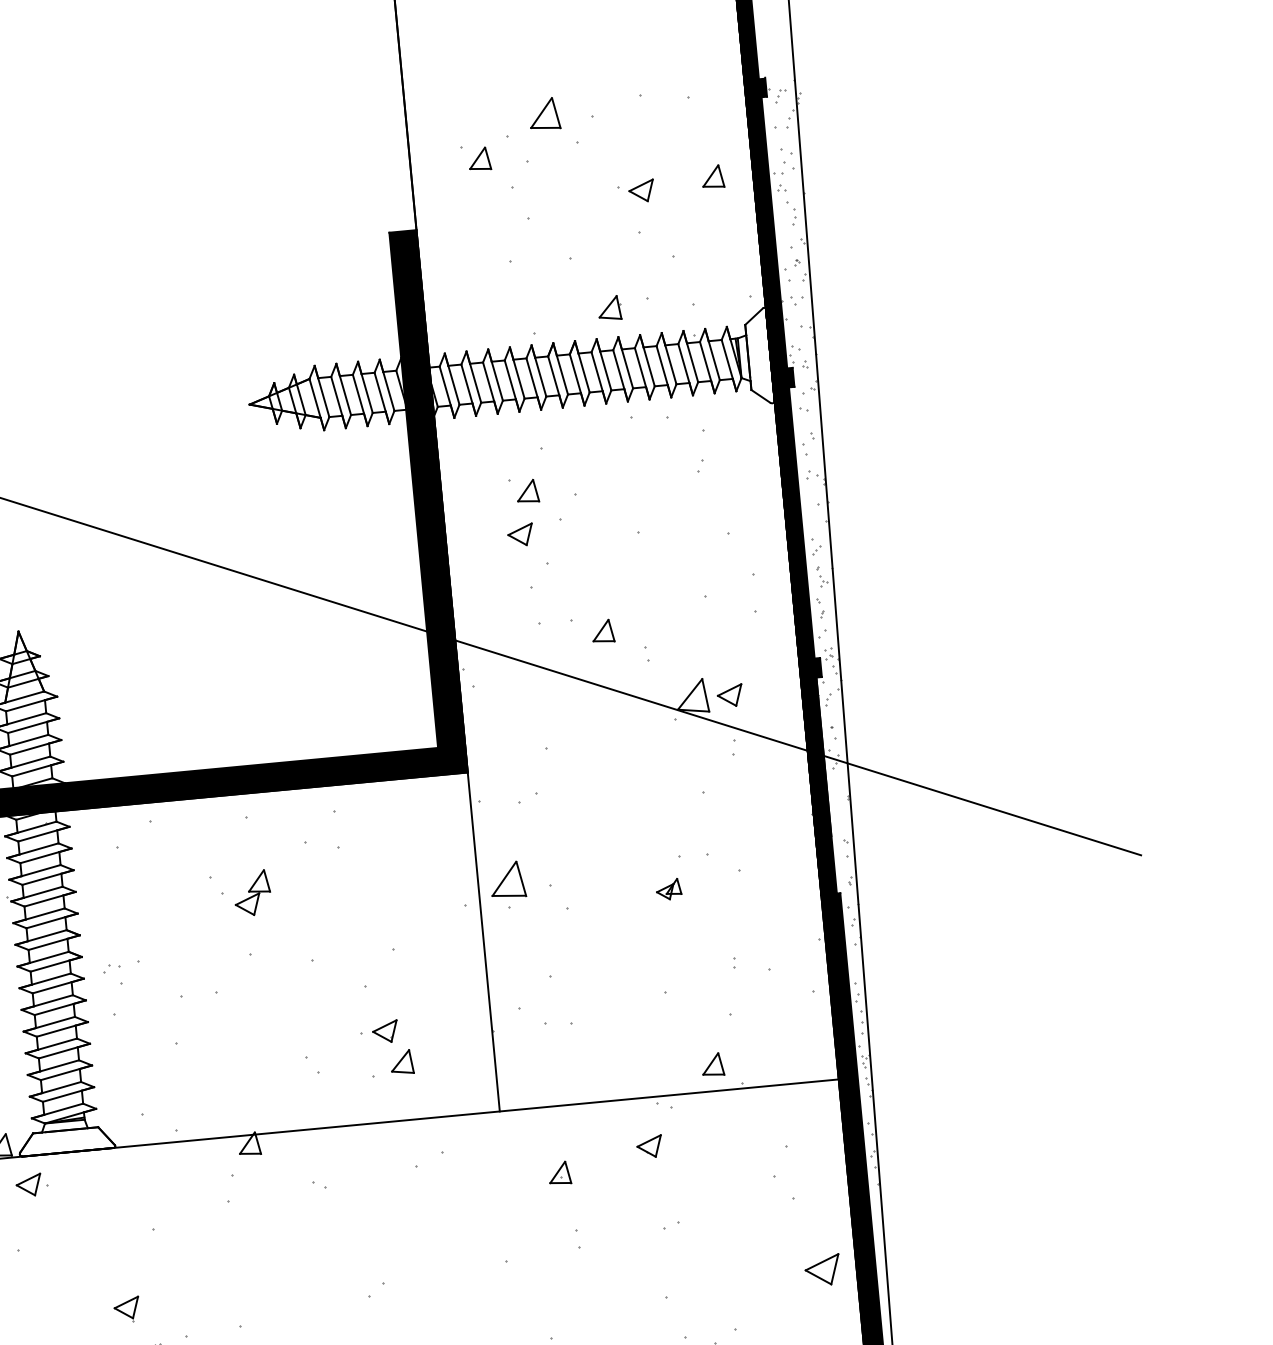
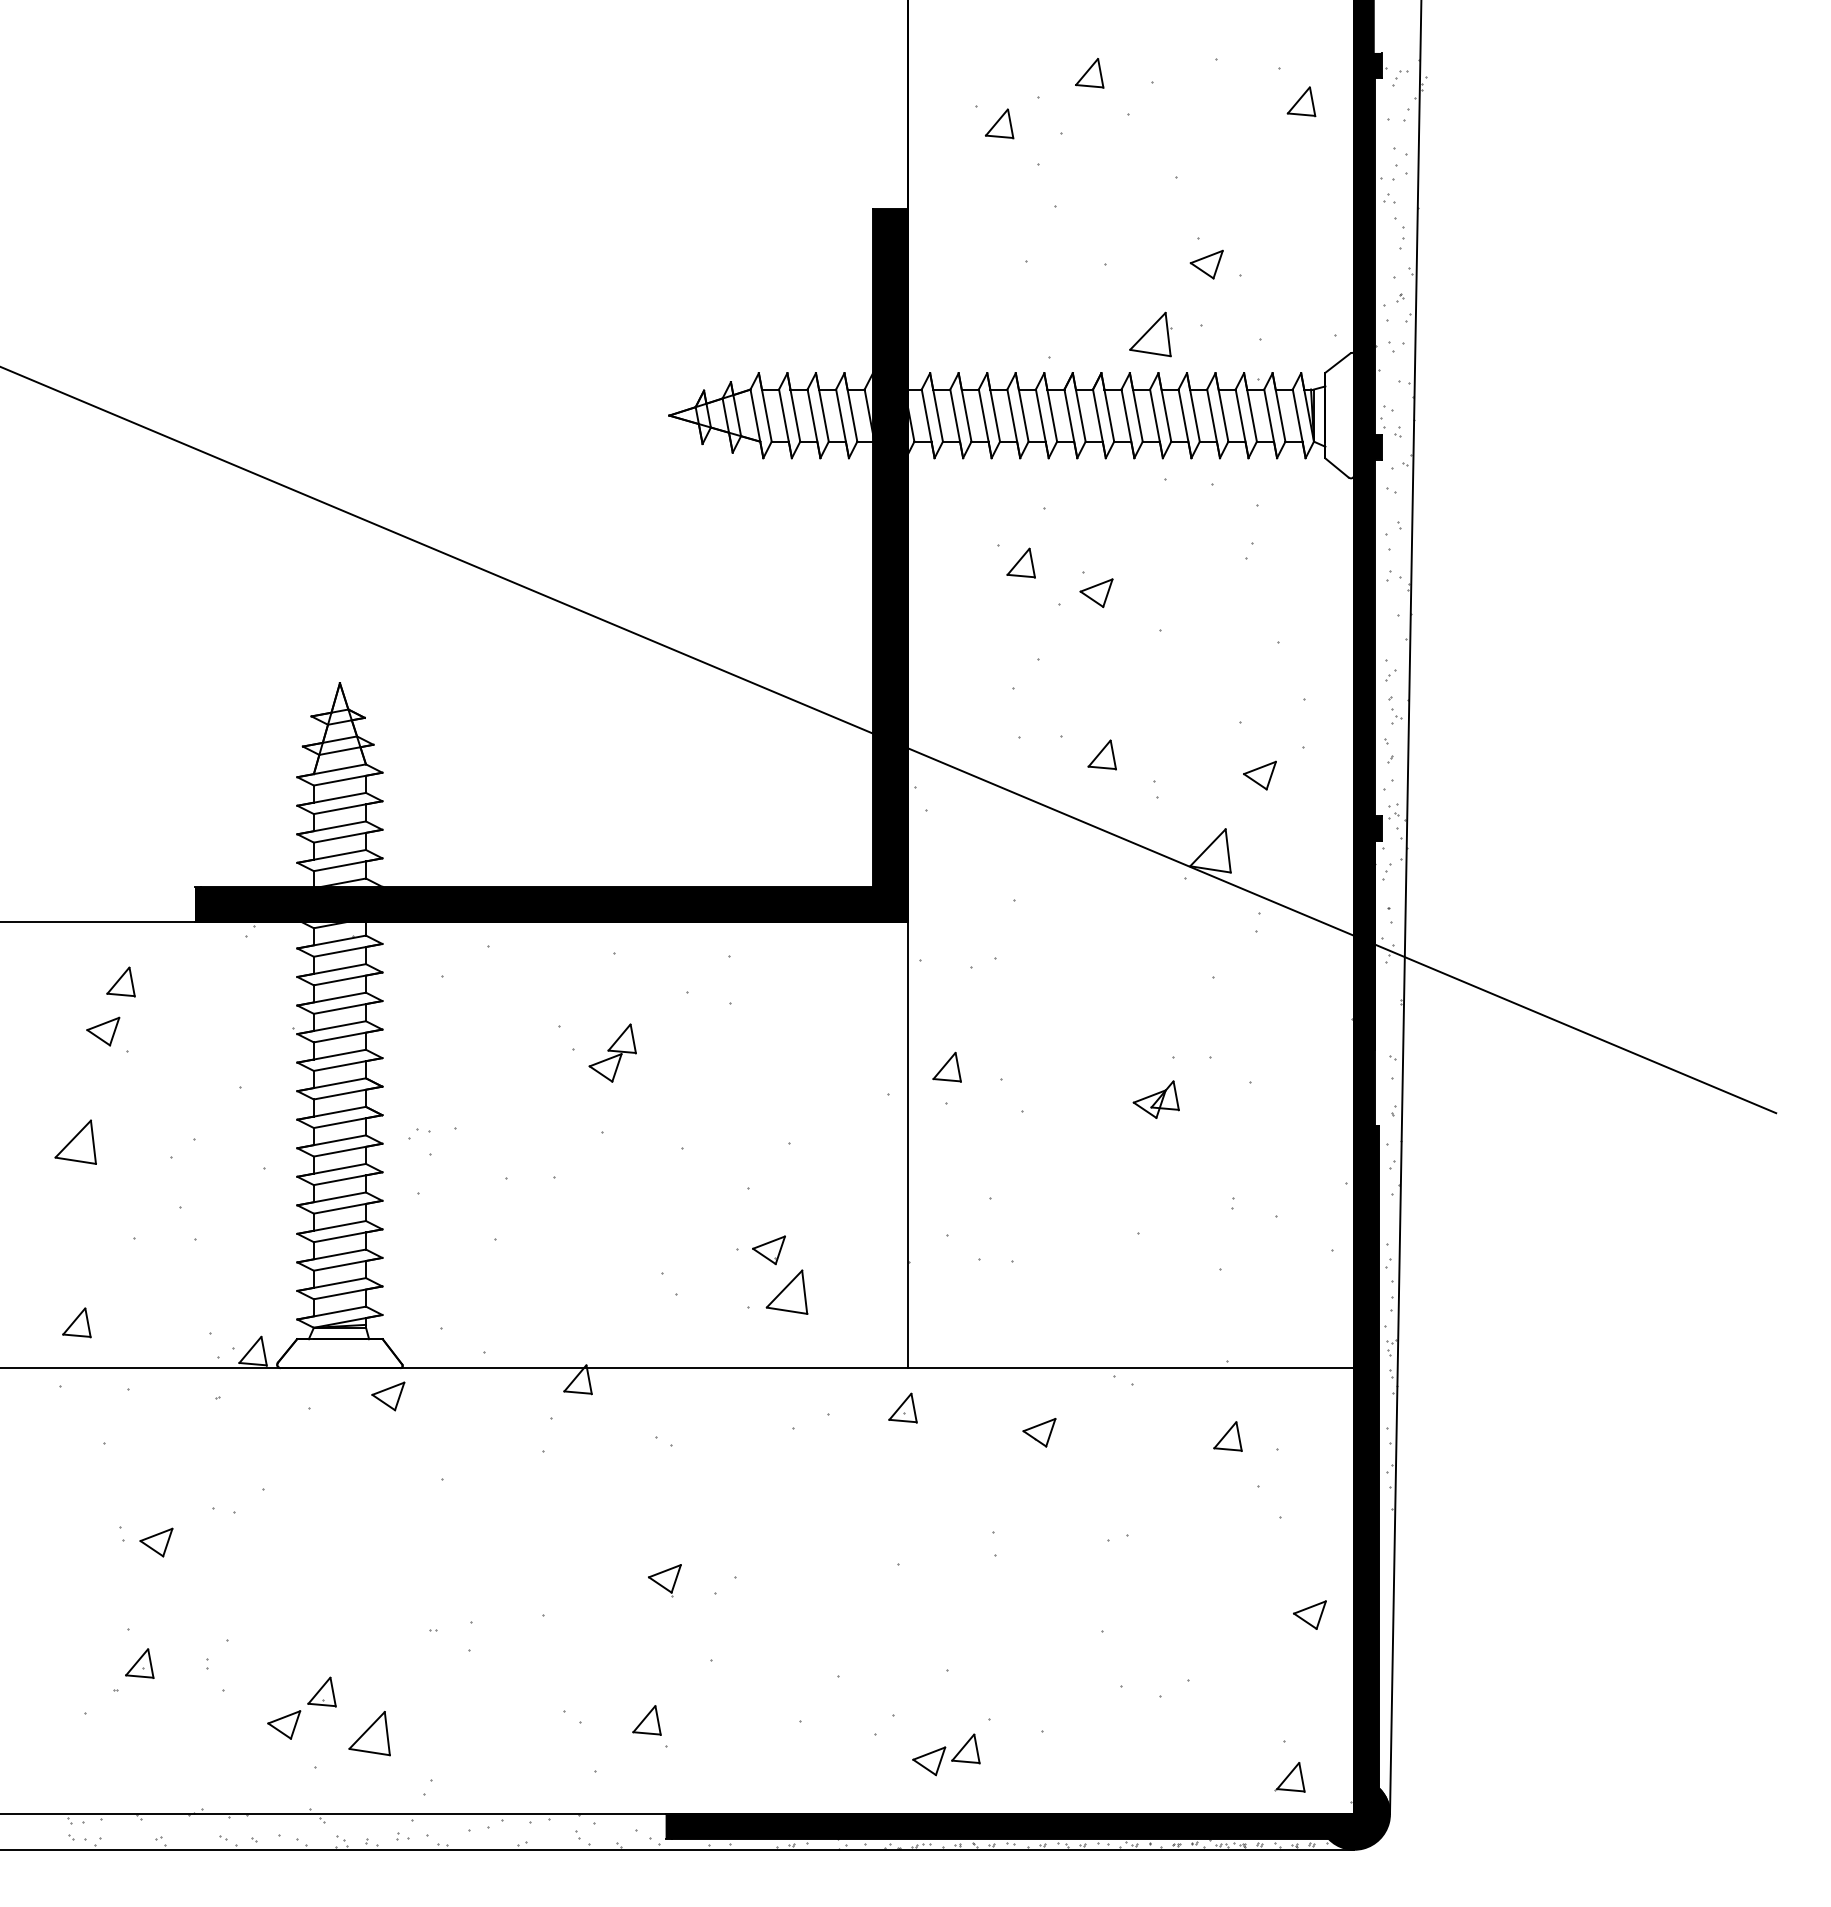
part: (544, 114) -> (1089, 73), size x0.71
part: (712, 176) -> (1301, 101), moved
part: (641, 191) -> (1206, 264), moved
part: (609, 308) -> (1150, 334), size x1.43
part: (520, 535) -> (1096, 593), moved
part: (729, 695) -> (1259, 775), moved
part: (507, 879) -> (946, 1066), size x0.62
part: (668, 889) -> (1155, 1099), size x1.43
part: (401, 1061) -> (786, 1291), size x1.43
part: (712, 1064) -> (1227, 1436), moved
part: (649, 1146) -> (1039, 1432), moved
part: (559, 1172) -> (902, 1407), moved
part: (29, 1185) -> (388, 1396), moved
part: (822, 1269) -> (1309, 1614), size x0.71
part: (126, 1309) -> (664, 1580), moved

